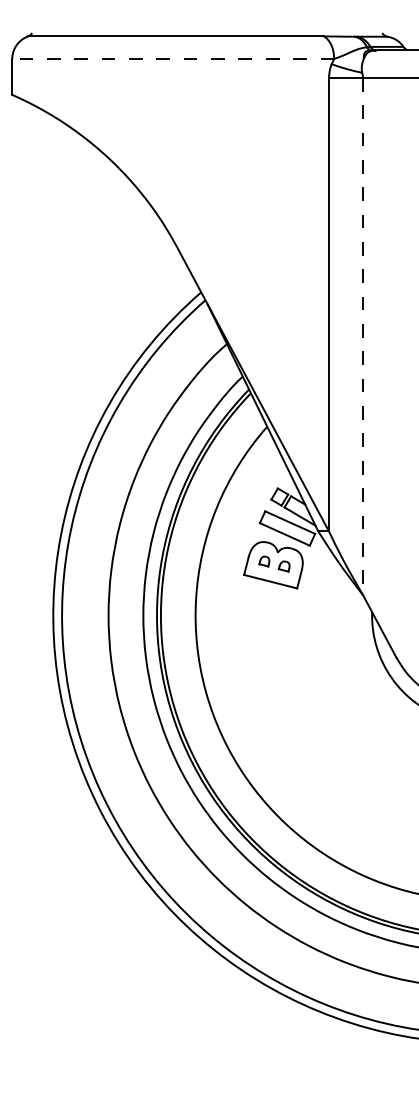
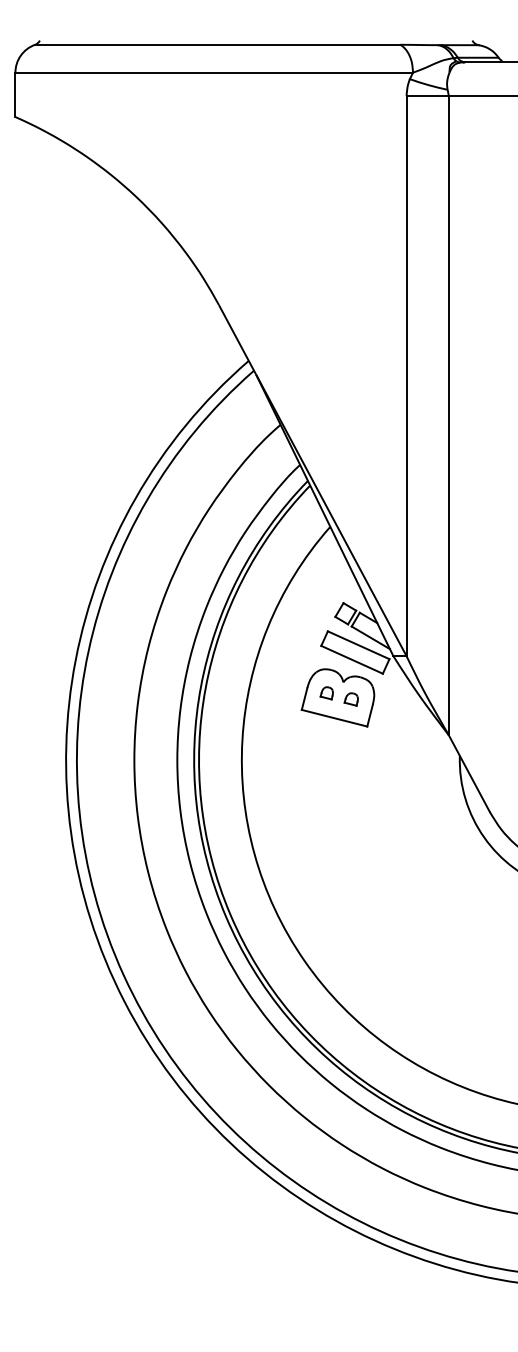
line: (173, 58) -> (214, 72), dashed -> solid
line: (362, 336) -> (448, 415), dashed -> solid

